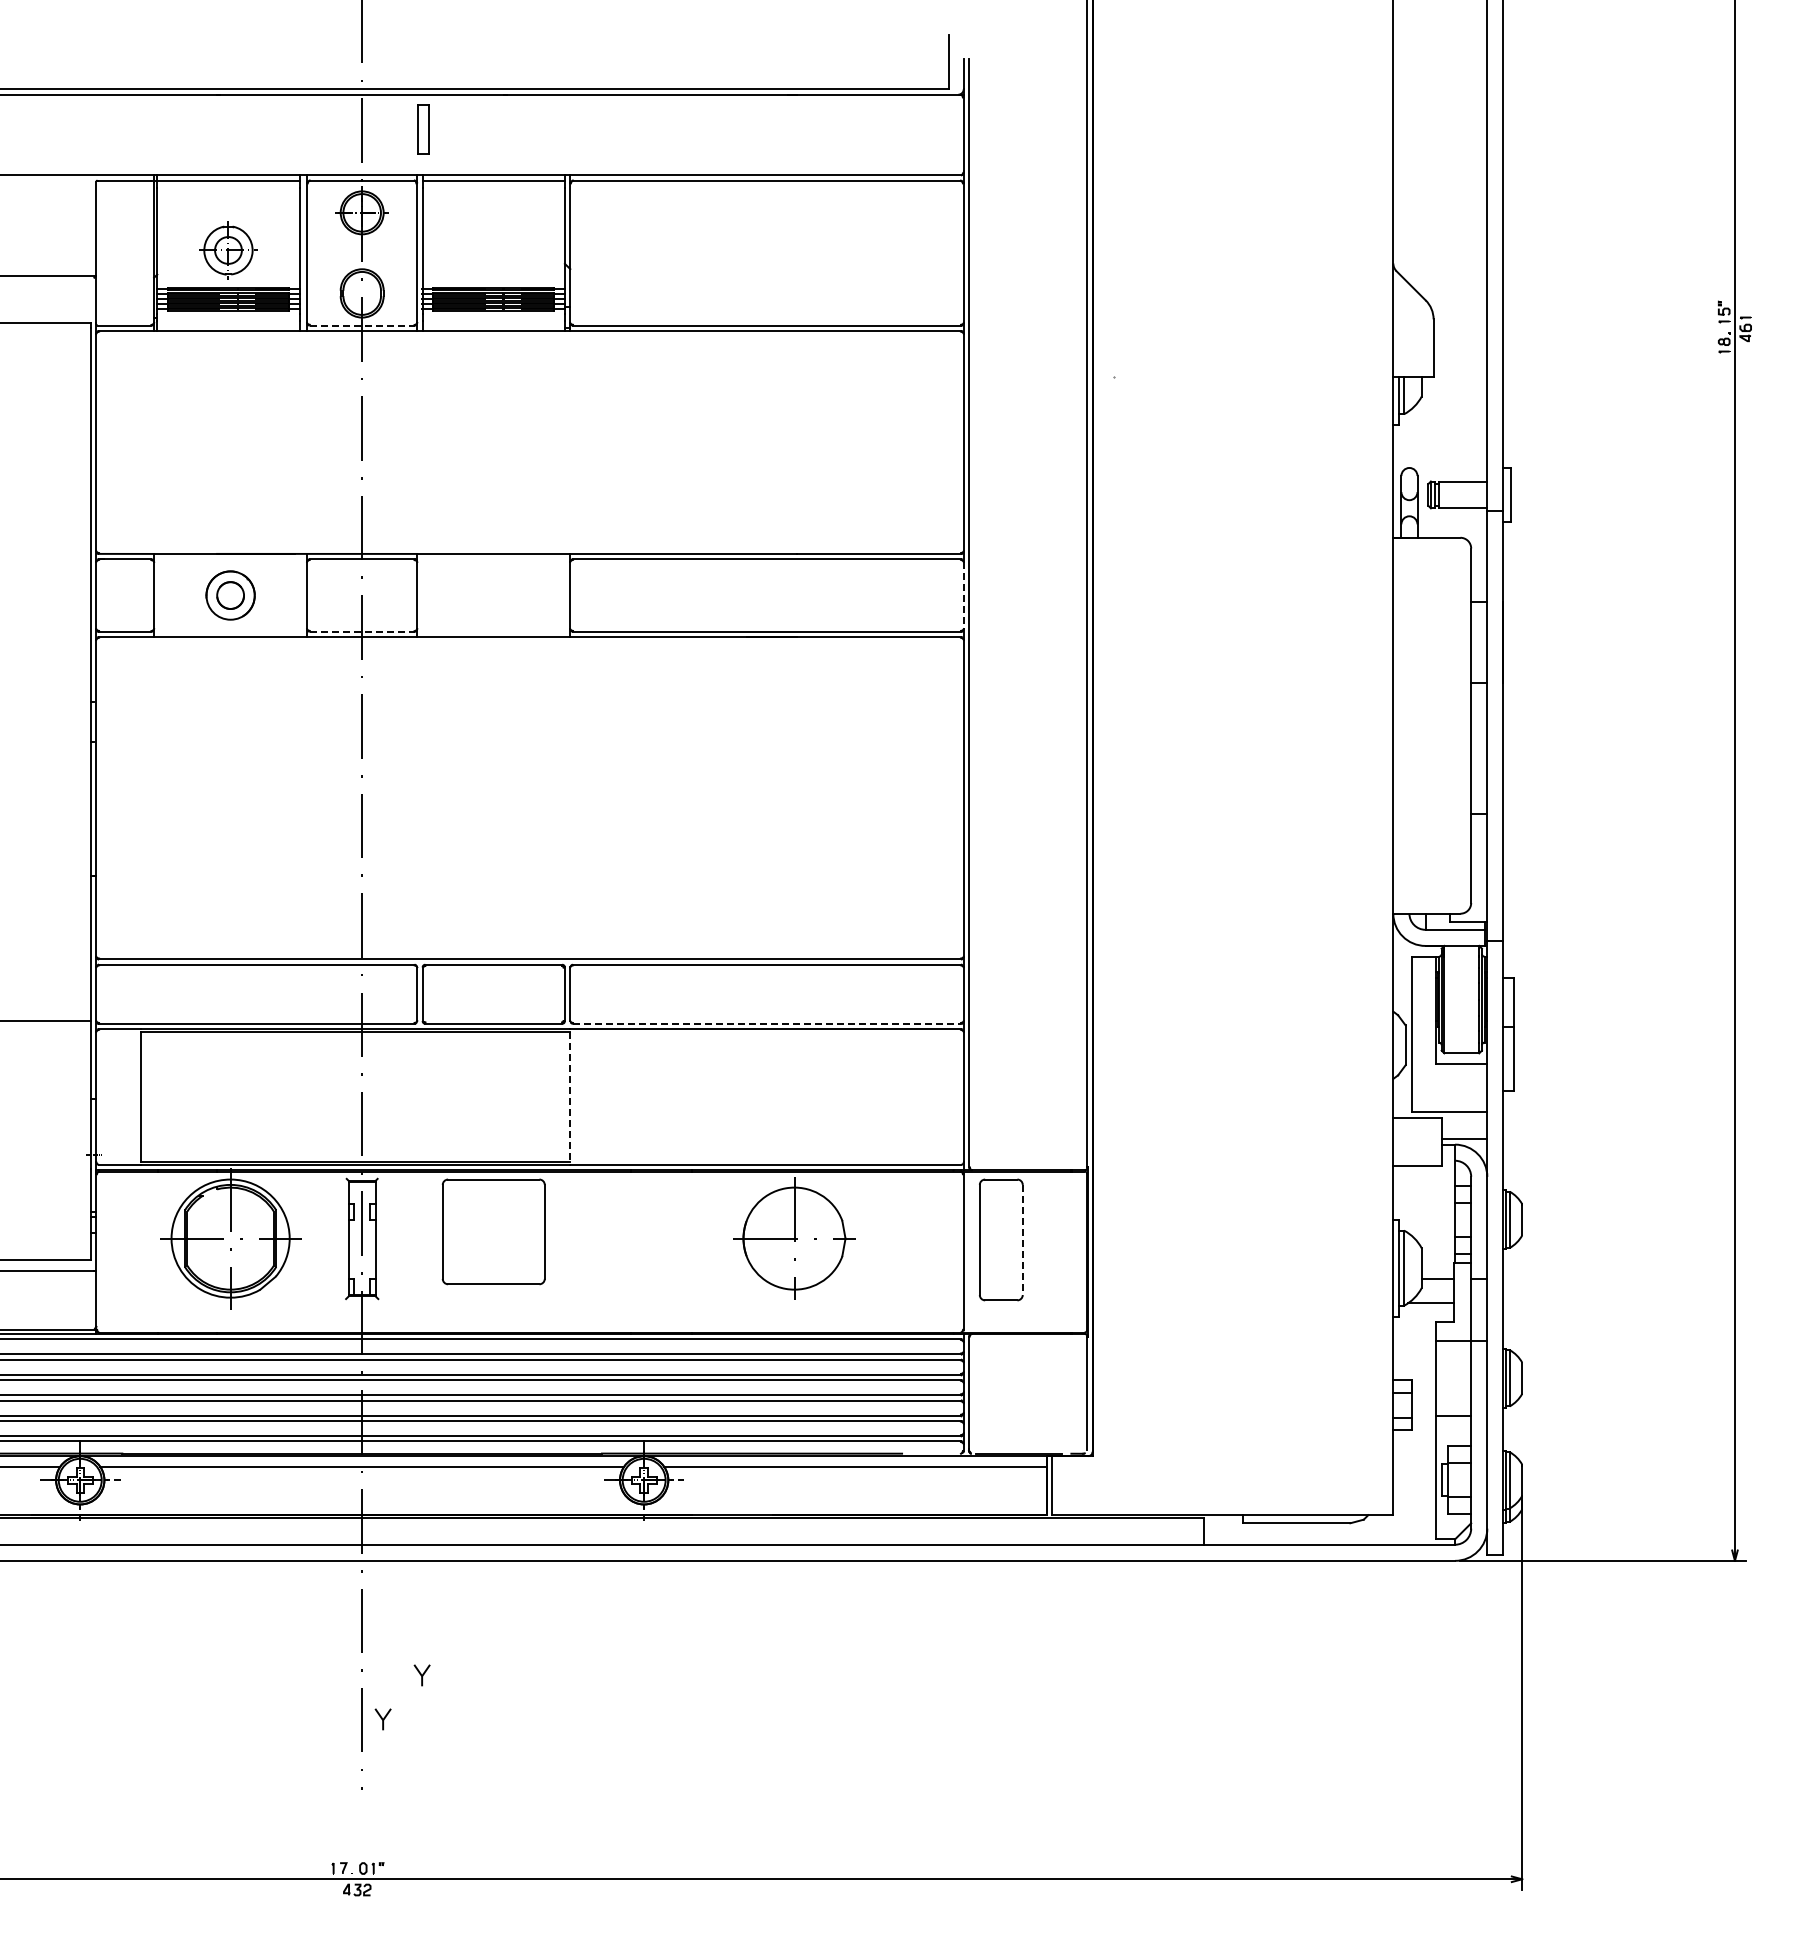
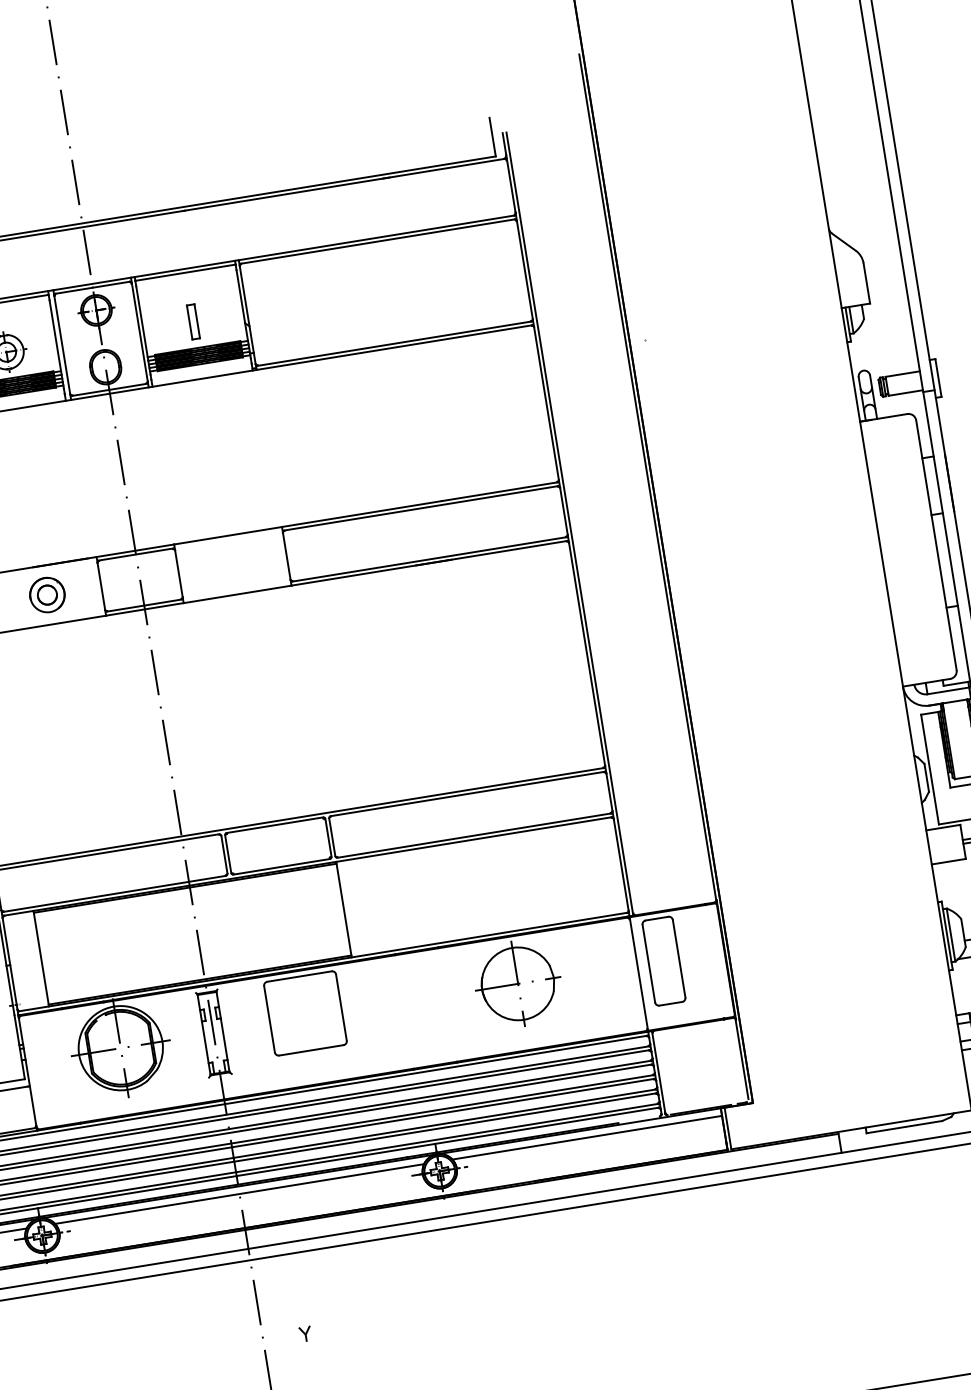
part: (423, 129) -> (193, 321), moved
line: (362, 325) -> (109, 389), dashed -> solid
line: (963, 595) -> (563, 511), dashed -> solid
line: (362, 631) -> (144, 605), dashed -> solid
line: (767, 1023) -> (474, 835), dashed -> solid
line: (570, 1097) -> (344, 909), dashed -> solid
line: (1022, 1240) -> (679, 959), dashed -> solid
part: (382, 1719) -> (282, 1369), removed

